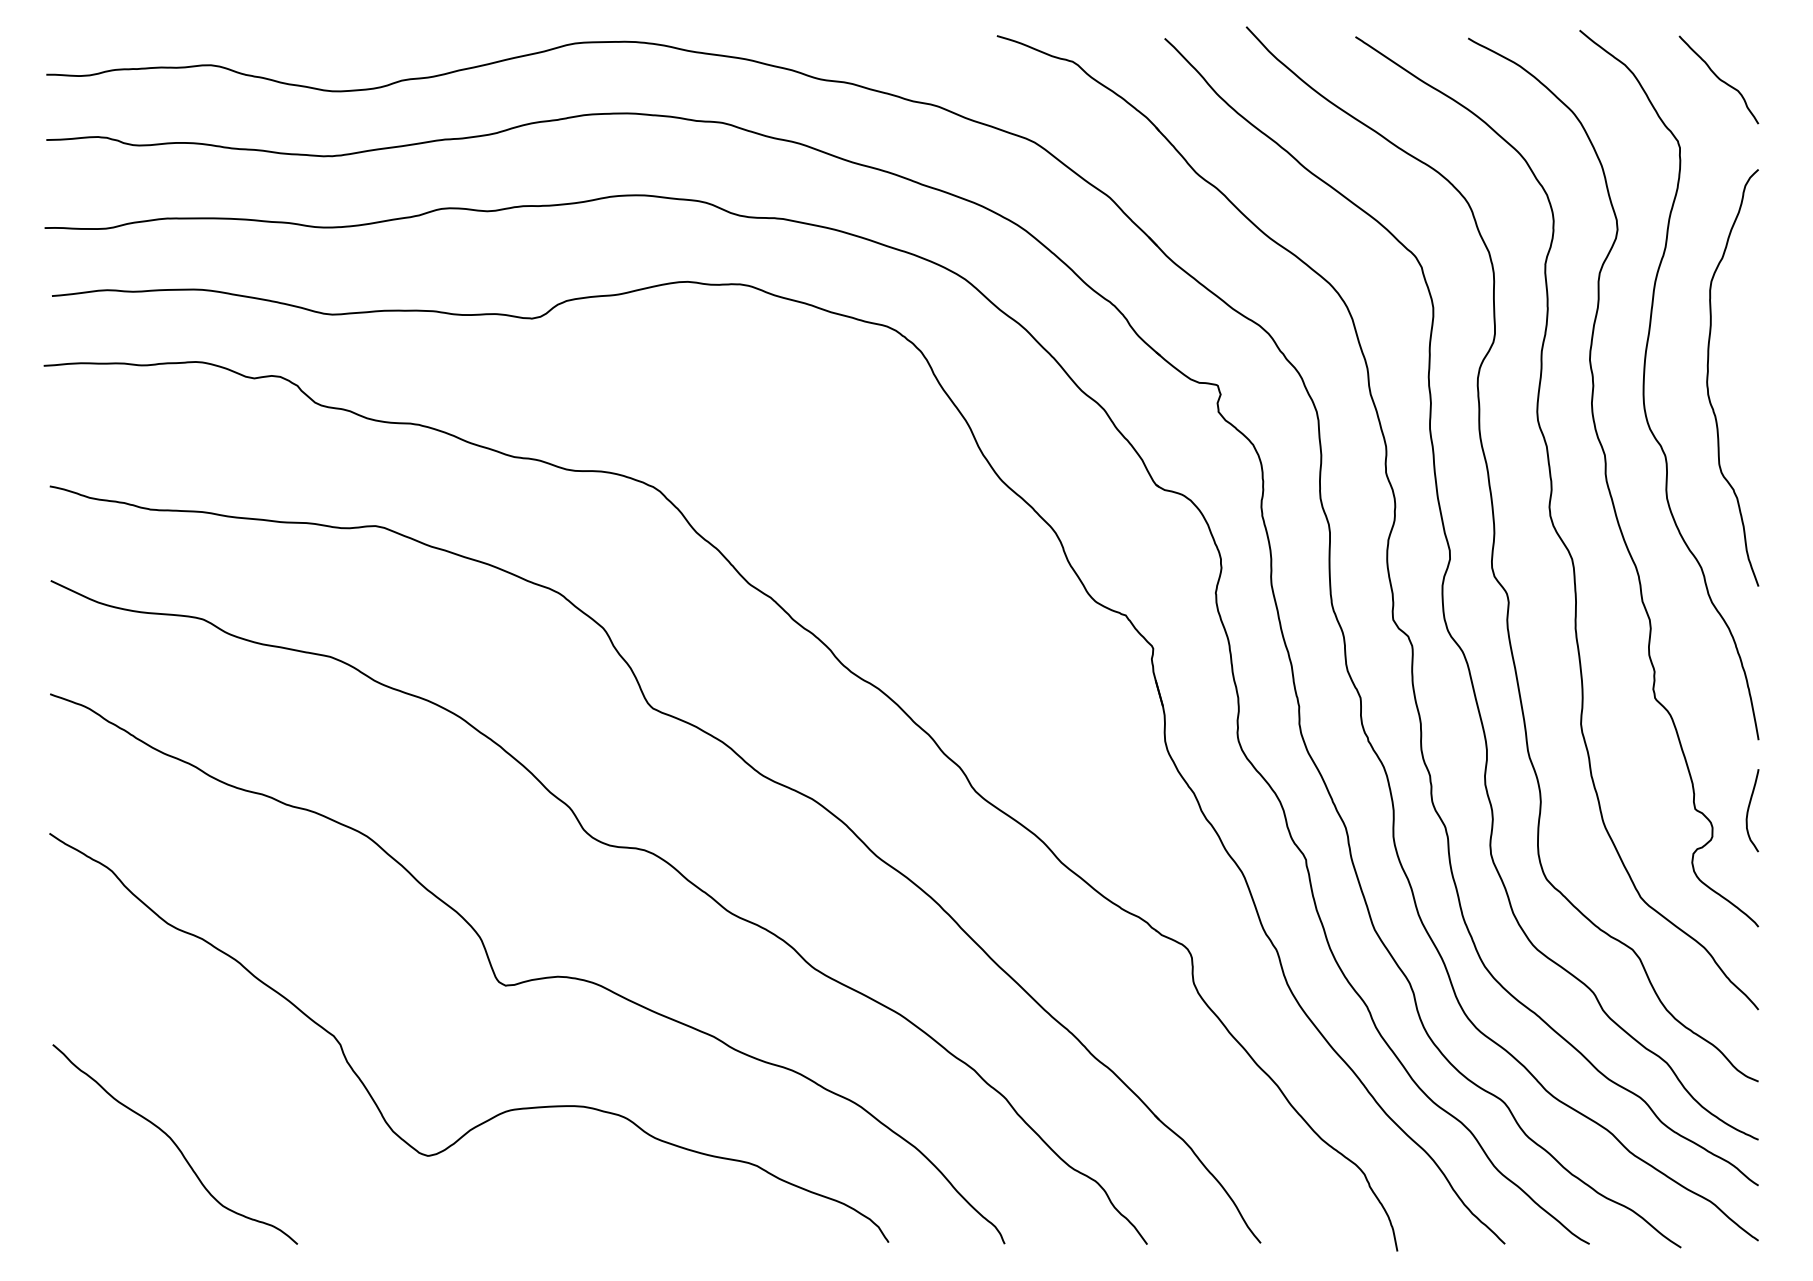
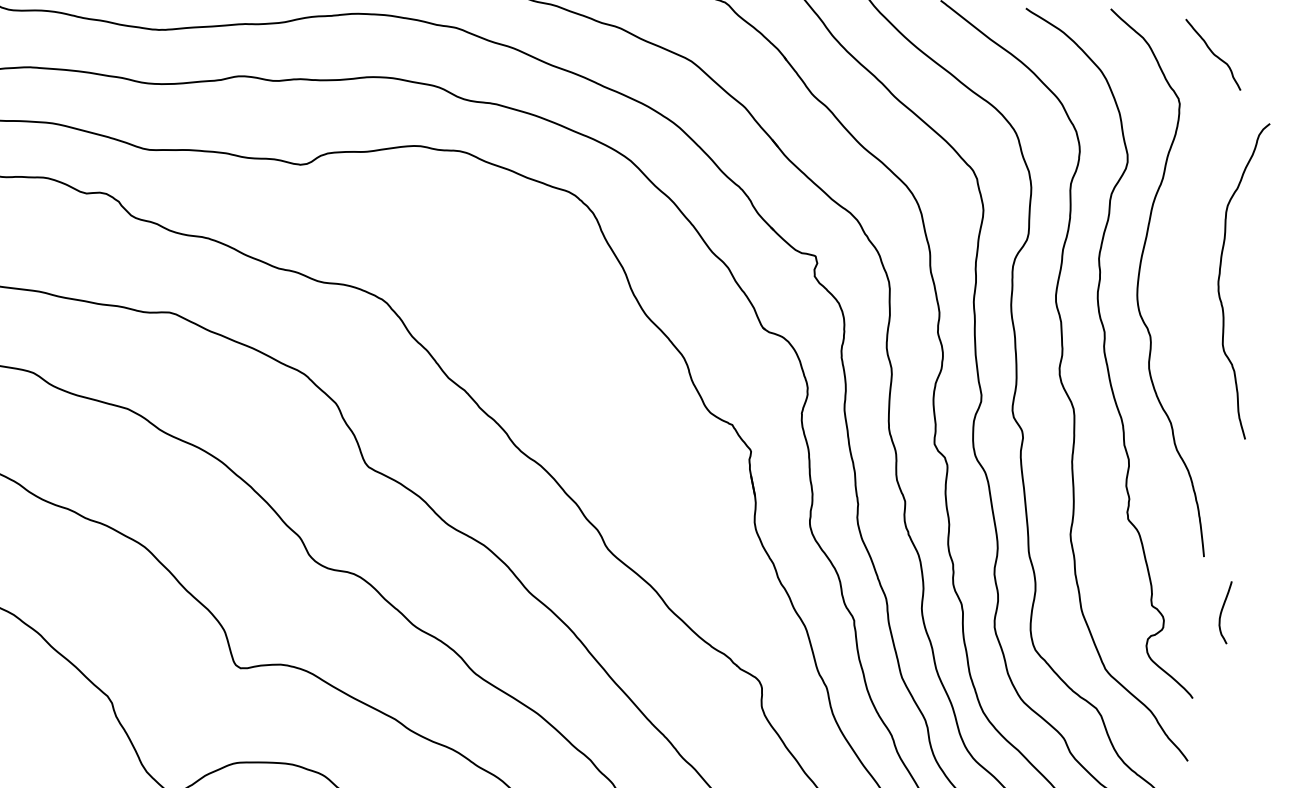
curve: (1708, 377) -> (1219, 278), moved
curve: (1749, 809) -> (1222, 611), moved

